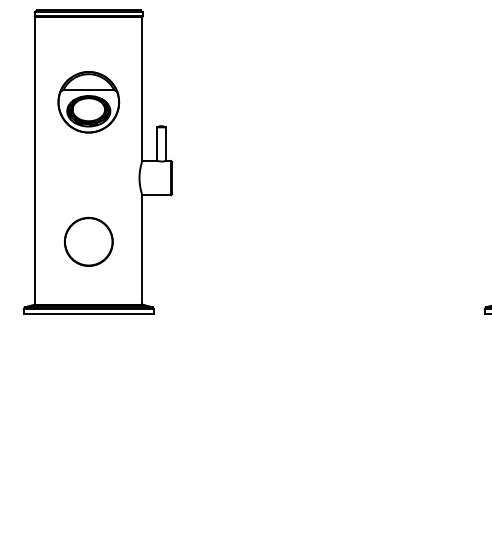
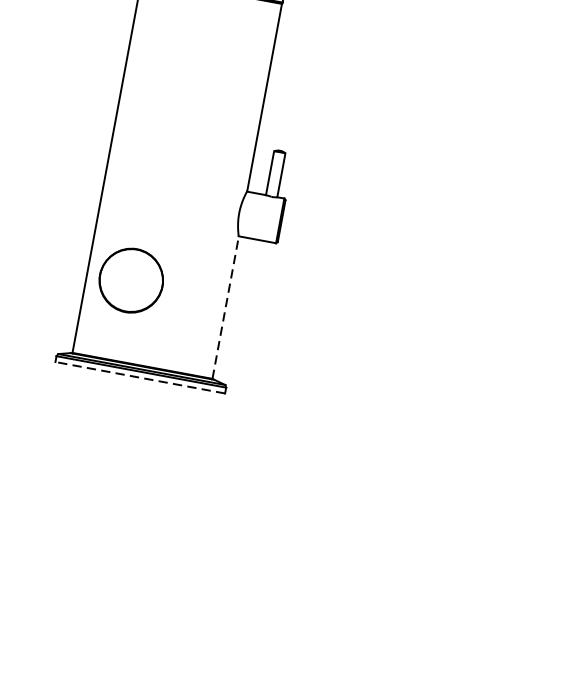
part: (88, 102) -> (190, 102), removed
part: (88, 241) -> (131, 280), moved
line: (142, 249) -> (225, 307), solid -> dashed
line: (88, 313) -> (139, 377), solid -> dashed

